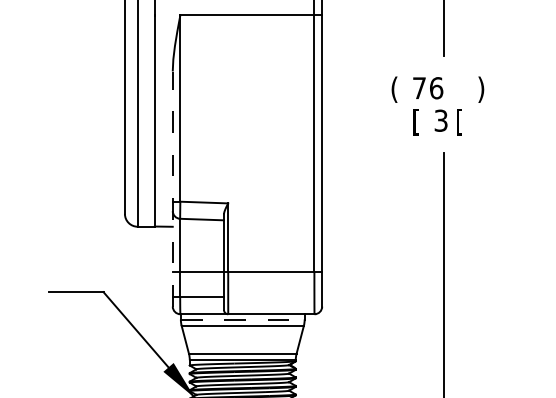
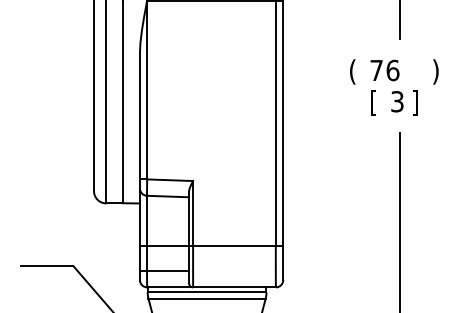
text: (459, 122) -> (415, 103), [ -> ]
line: (172, 189) -> (139, 167), dashed -> solid
line: (242, 319) -> (206, 292), dashed -> solid

